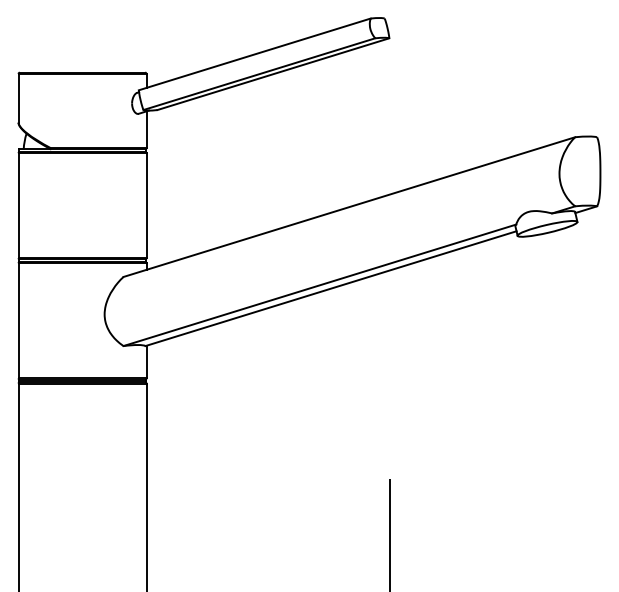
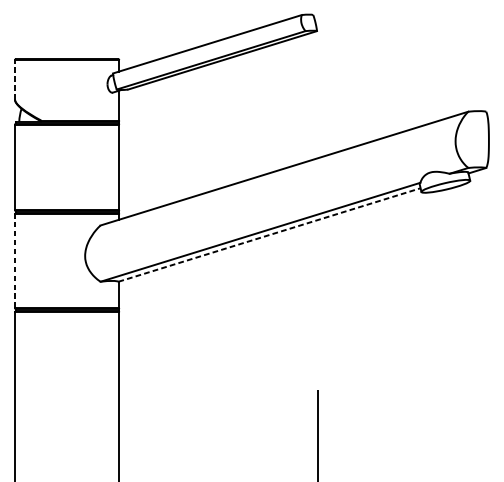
line: (18, 97) -> (15, 79), solid -> dashed
line: (331, 288) -> (269, 234), solid -> dashed
line: (18, 320) -> (15, 260), solid -> dashed

